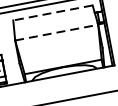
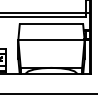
line: (53, 12) -> (51, 24), dashed -> solid
line: (56, 33) -> (51, 40), dashed -> solid

